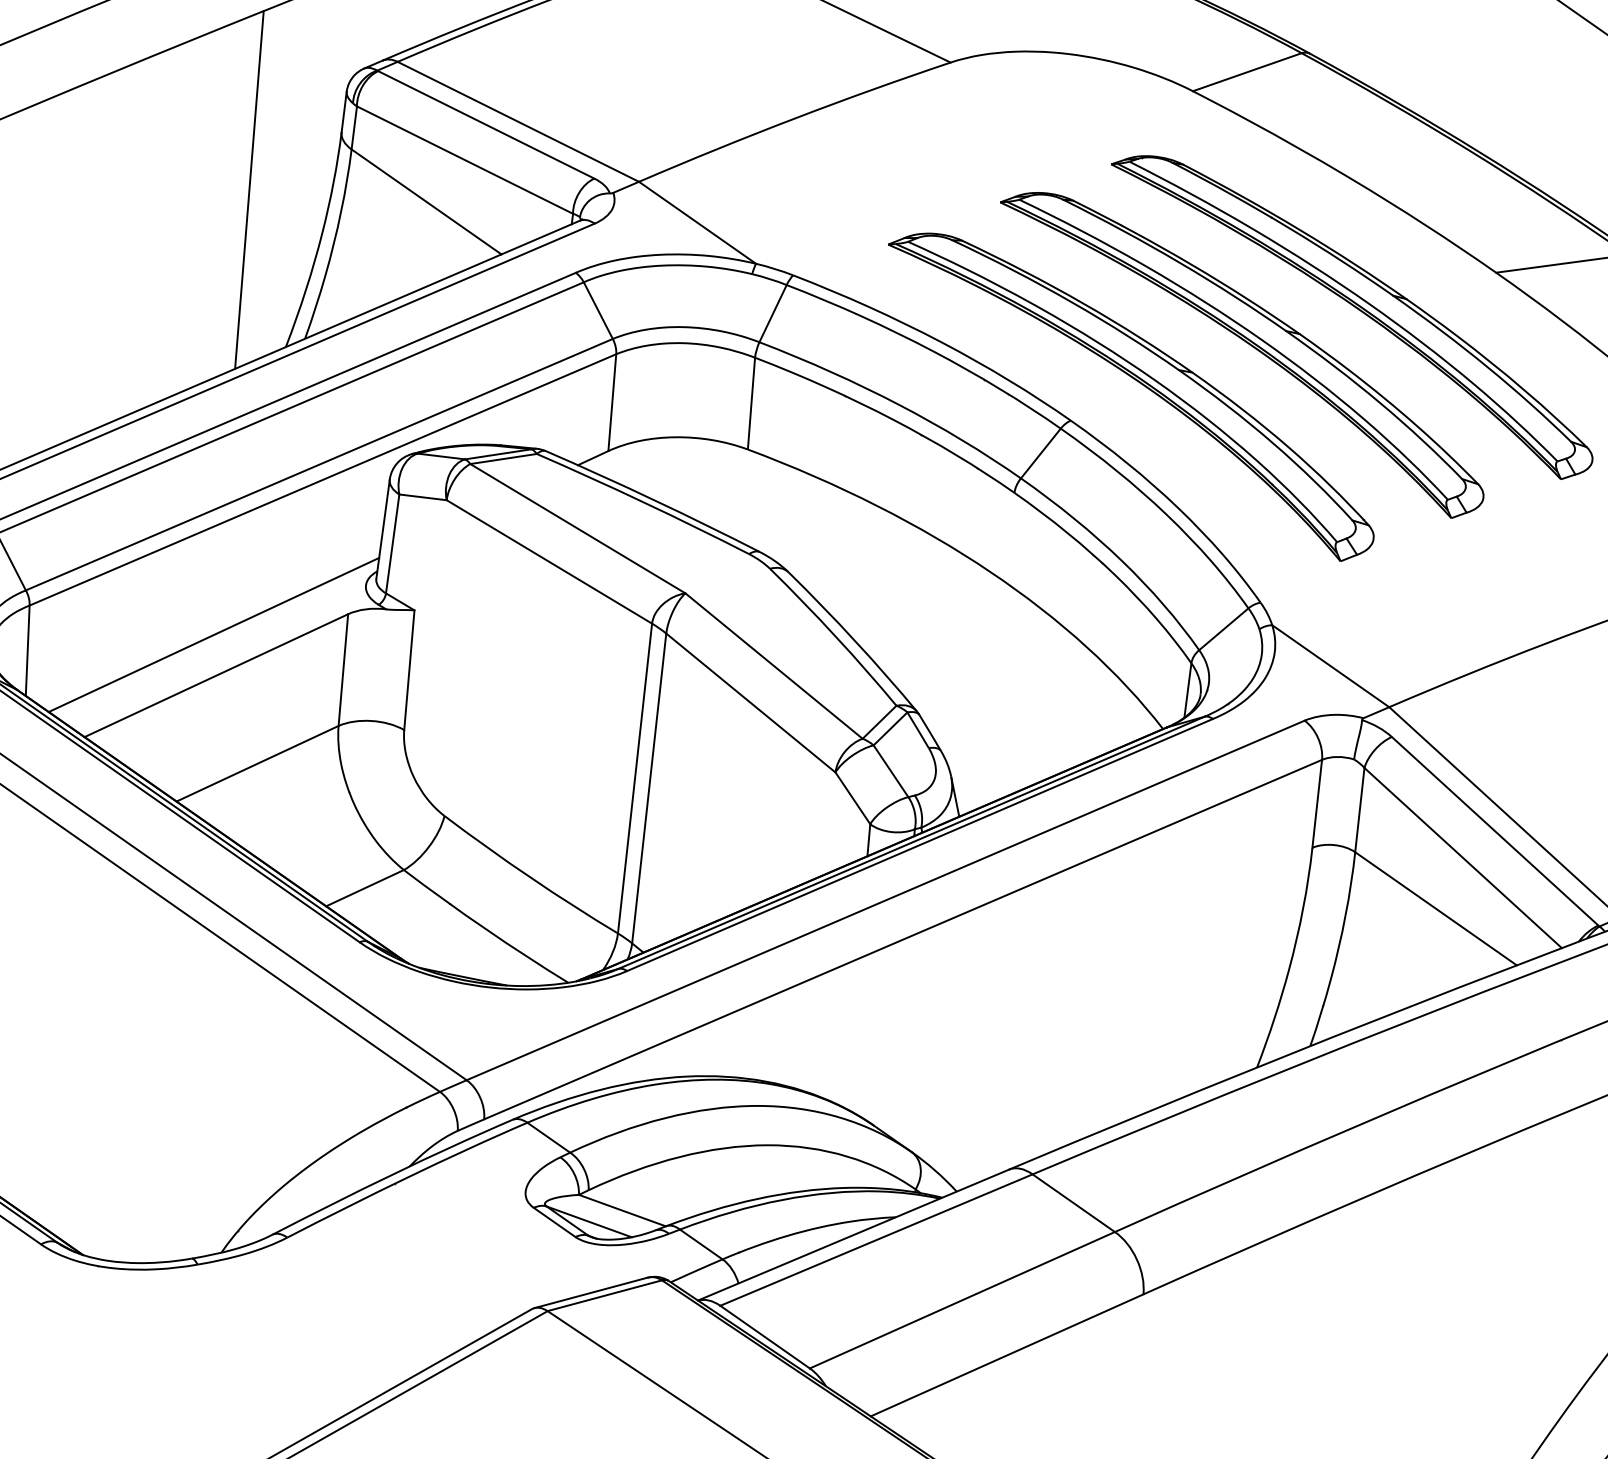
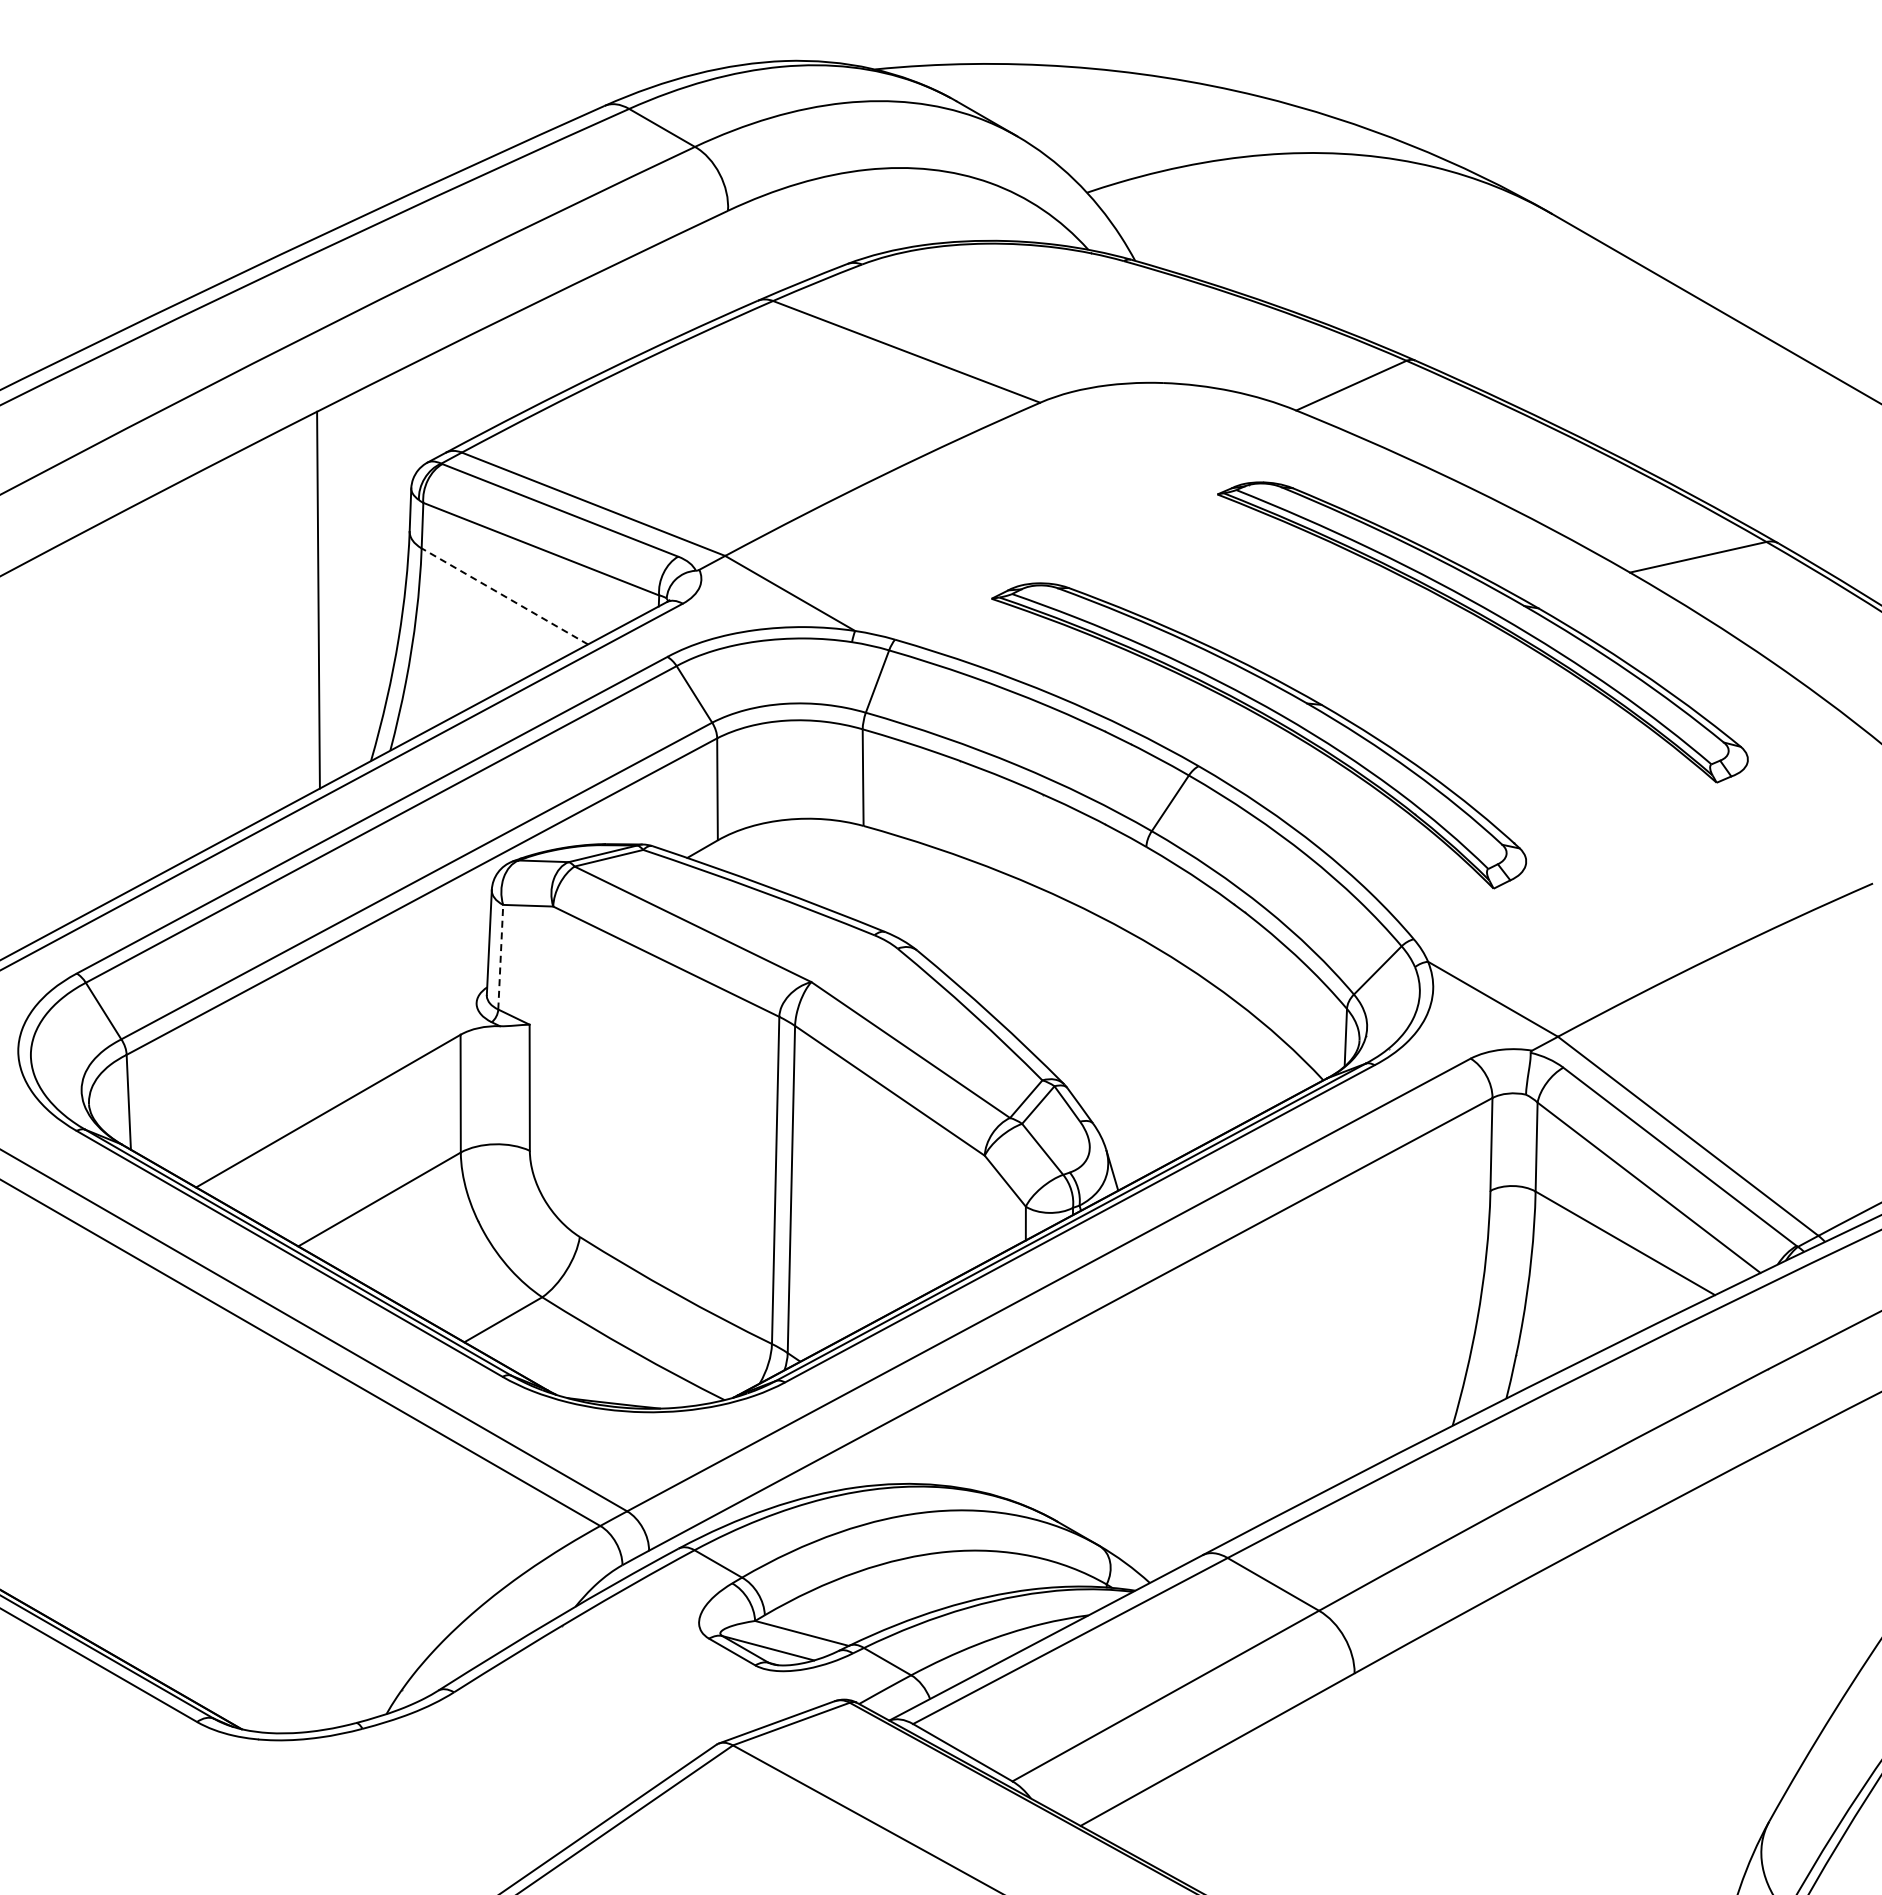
line: (426, 201) -> (504, 596), solid -> dashed
part: (1248, 344) -> (1377, 670), removed
line: (392, 543) -> (500, 956), solid -> dashed
line: (213, 634) -> (321, 1068), removed

